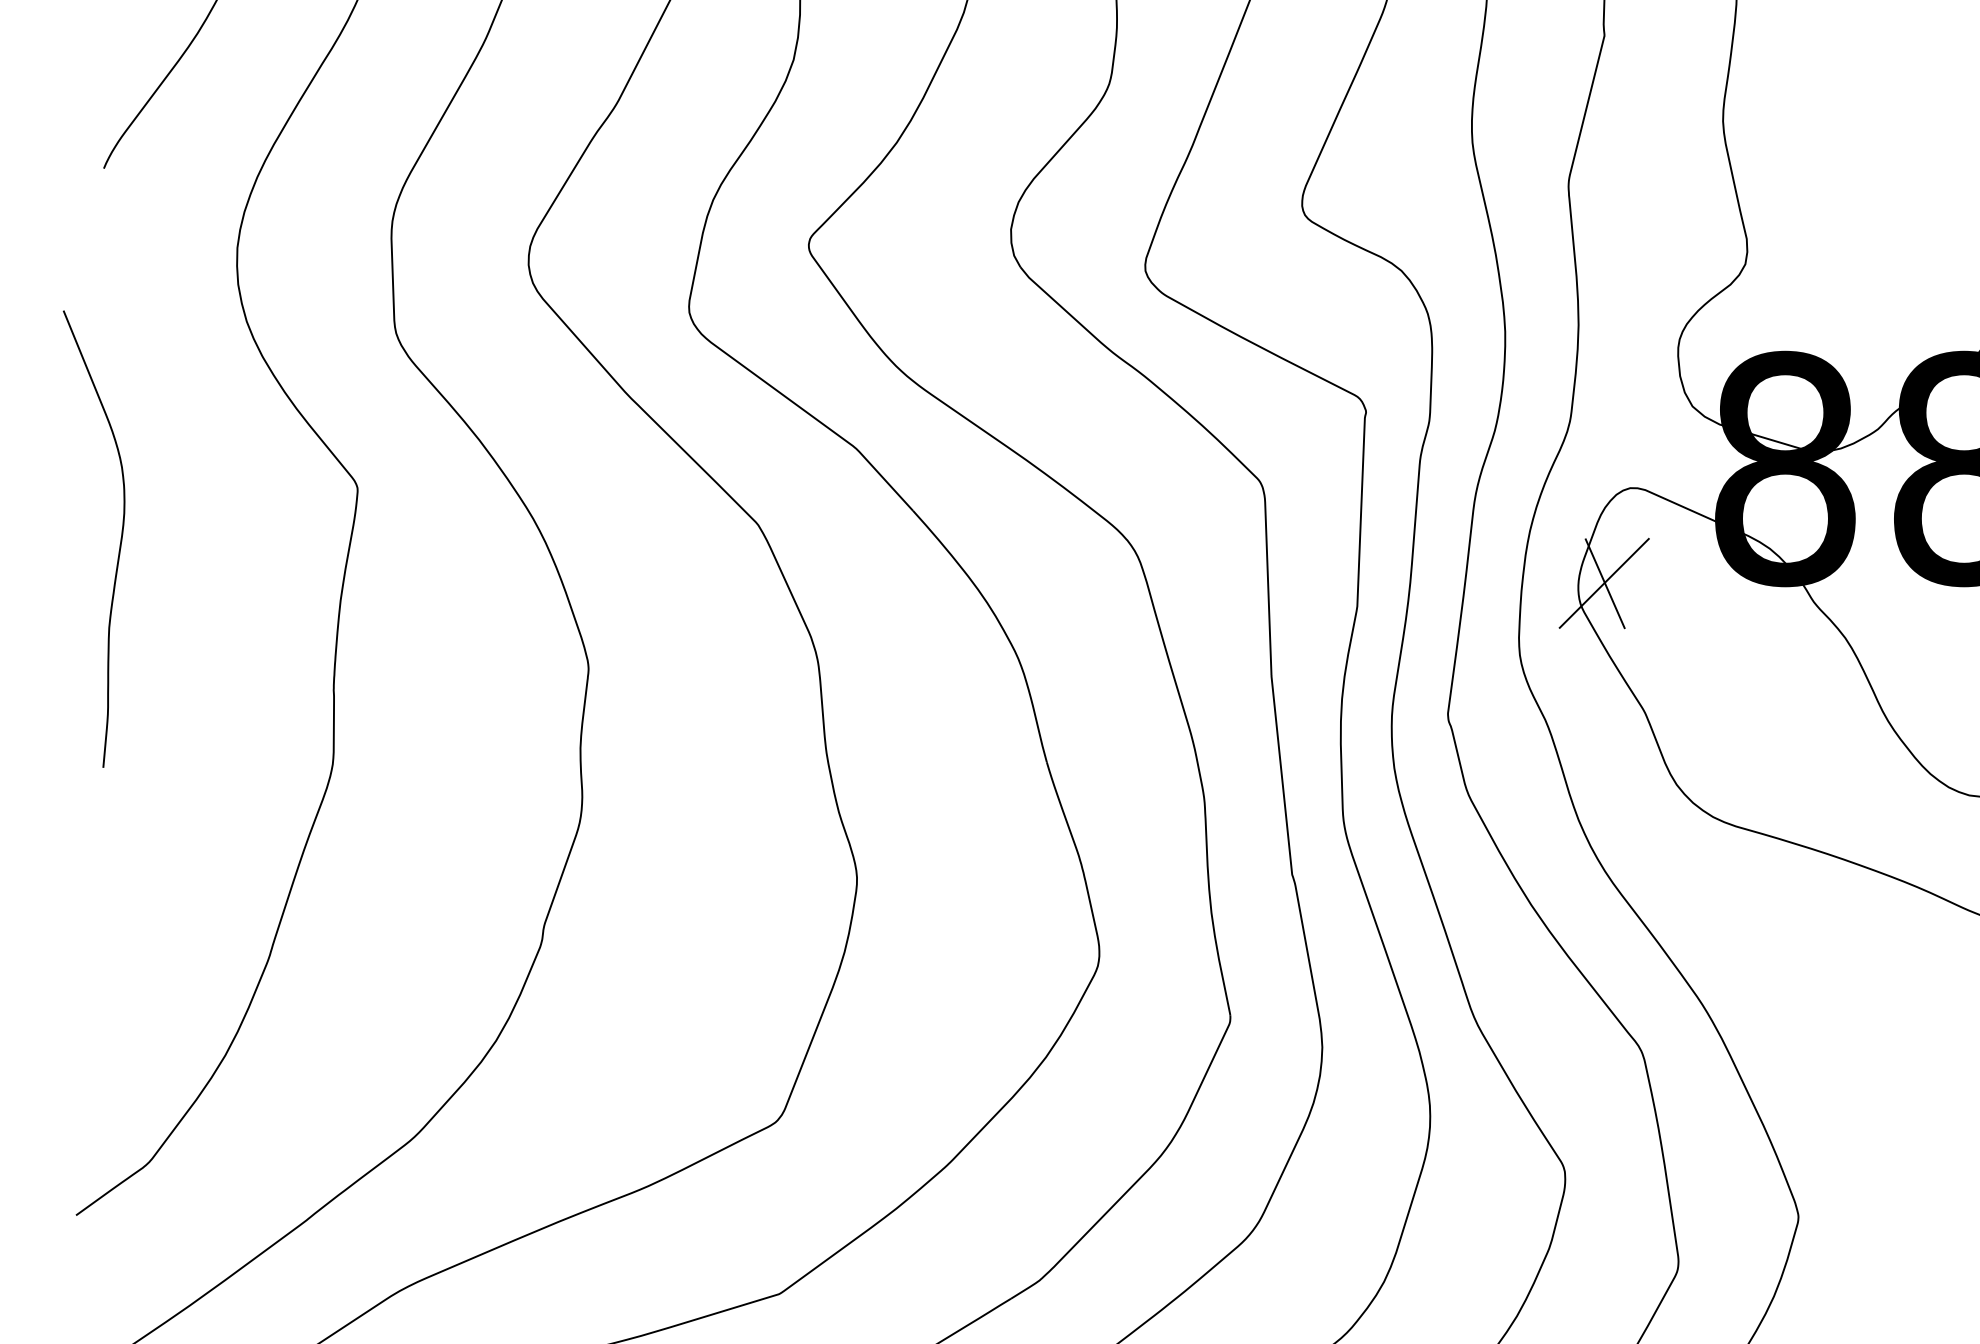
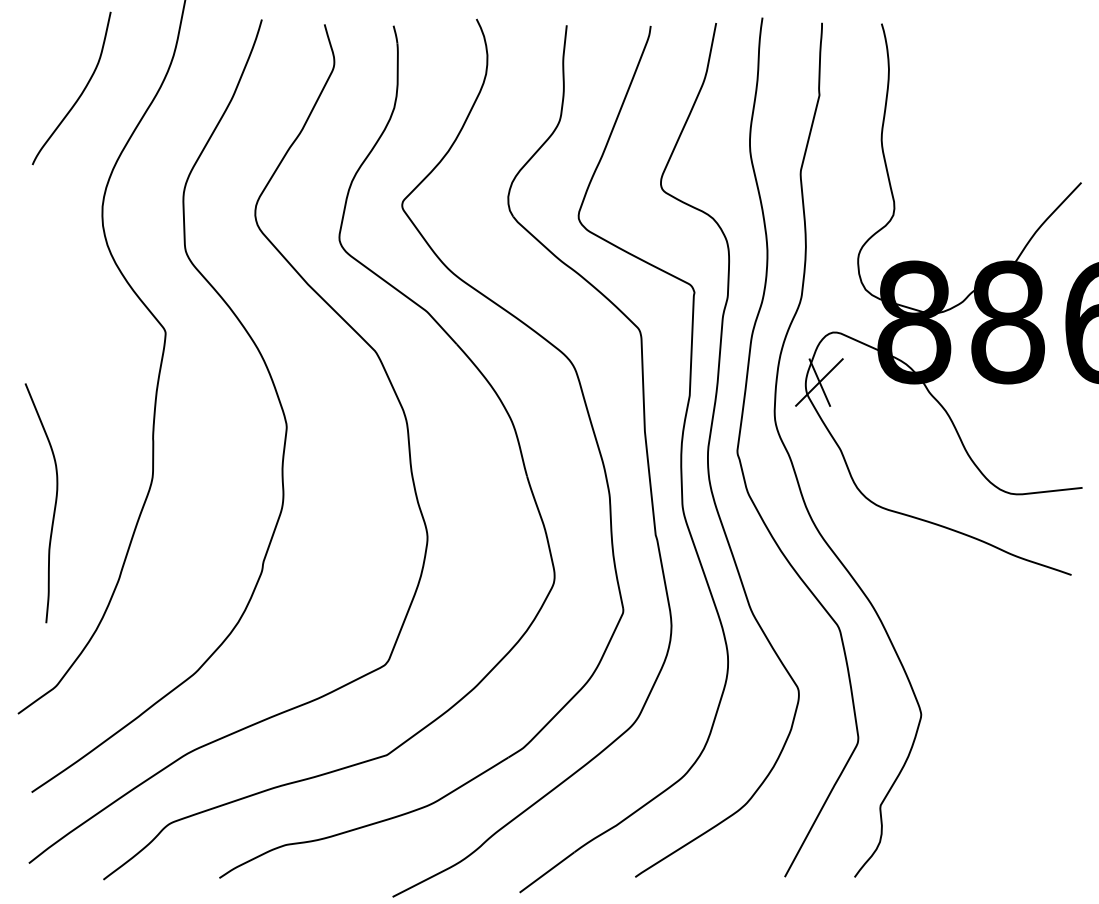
curve: (119, 539) -> (54, 503), moved

